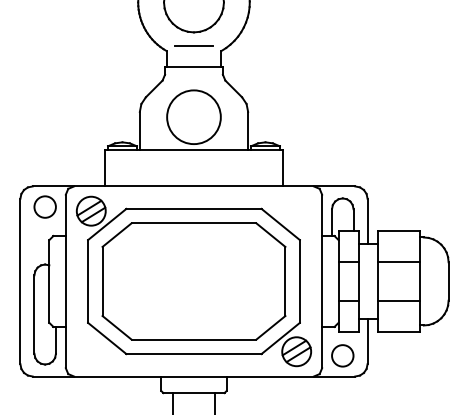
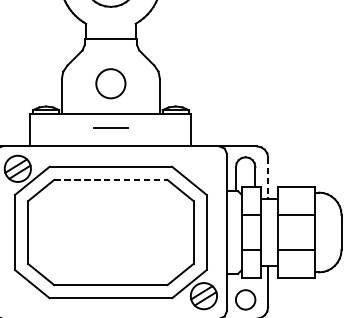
line: (193, 45) -> (110, 127), moved
circle: (193, 117) -> (110, 83), size x0.6
line: (367, 221) -> (268, 178), solid -> dashed
line: (194, 223) -> (111, 179), solid -> dashed

